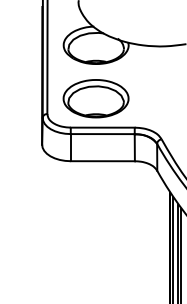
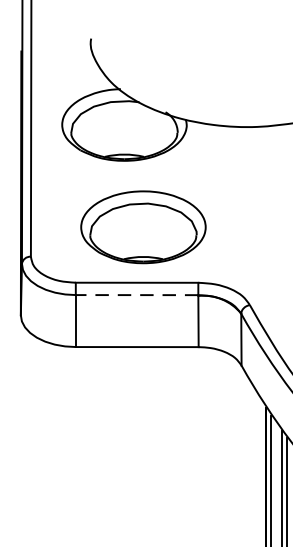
part: (95, 98) -> (142, 226), moved
line: (102, 134) -> (136, 295), solid -> dashed

